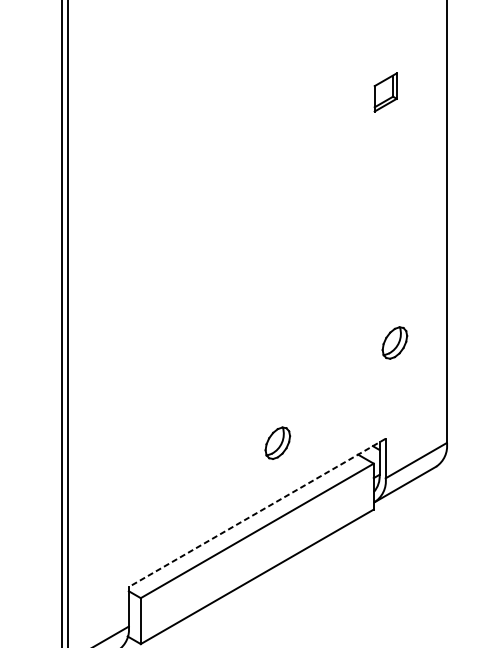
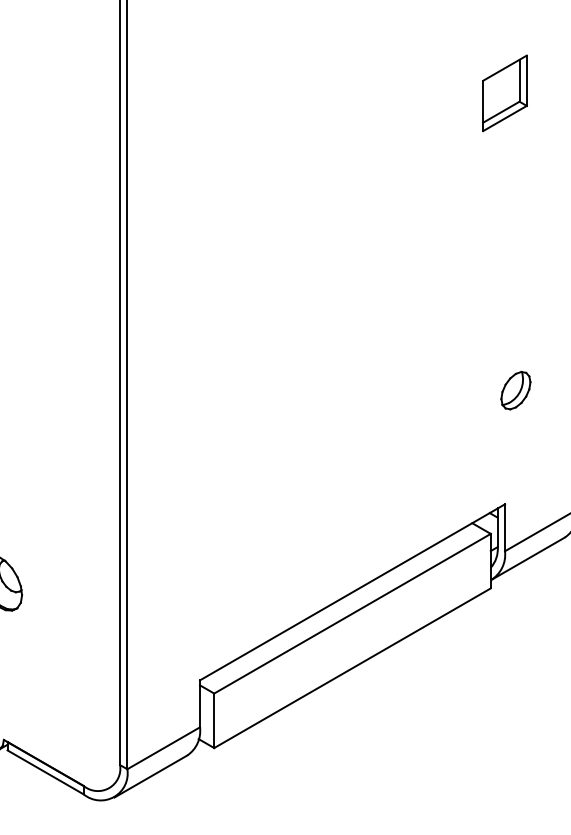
part: (385, 91) -> (504, 92), size x1.67
part: (277, 443) -> (376, 509), removed
line: (257, 513) -> (352, 592), dashed -> solid

